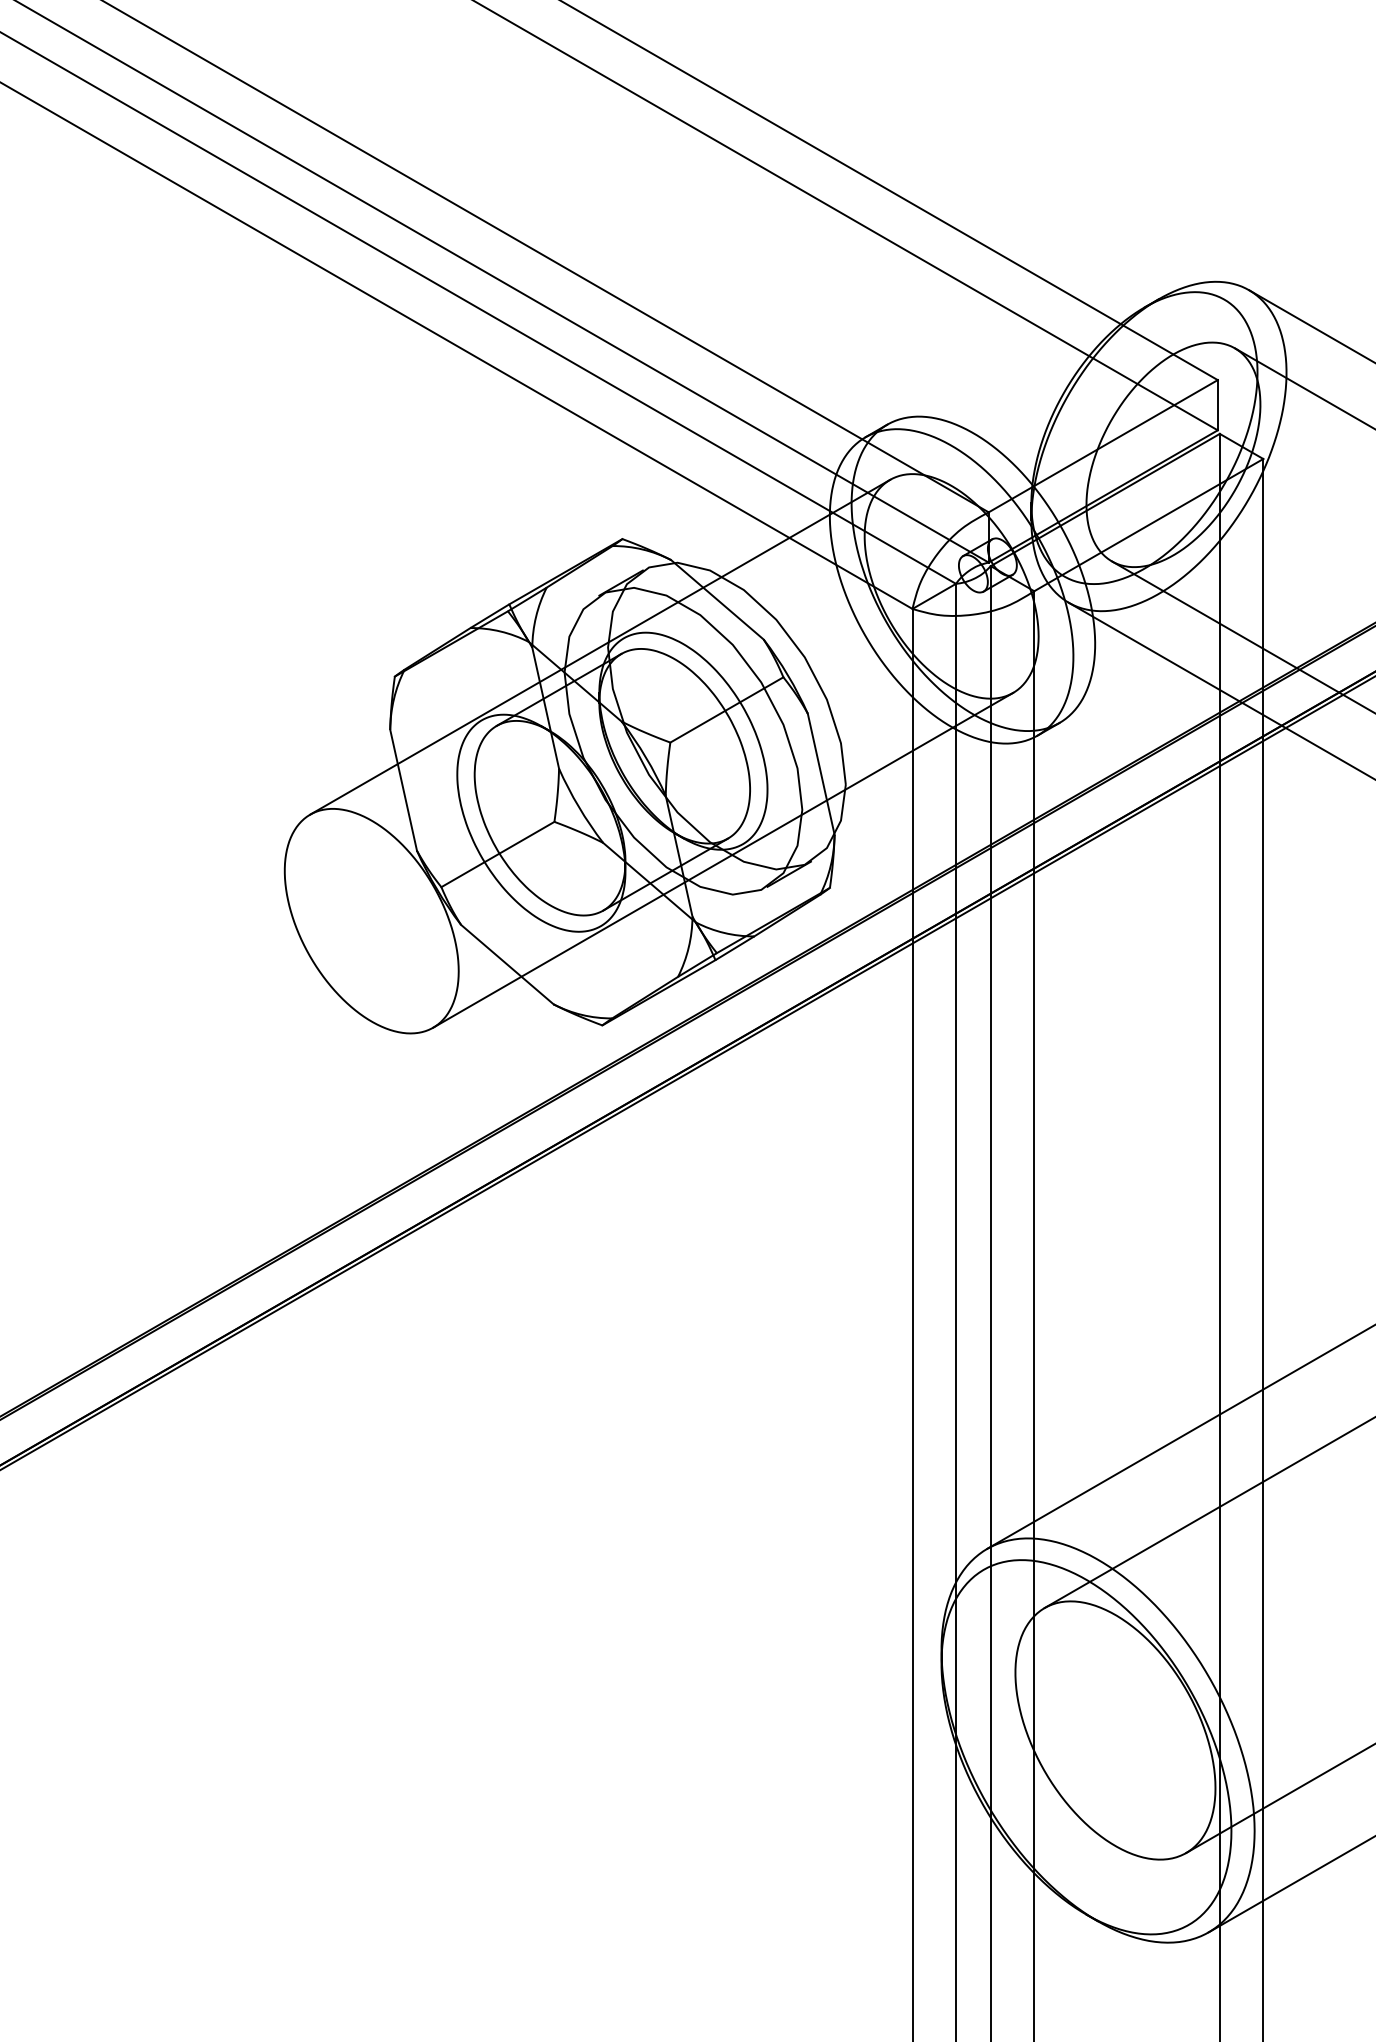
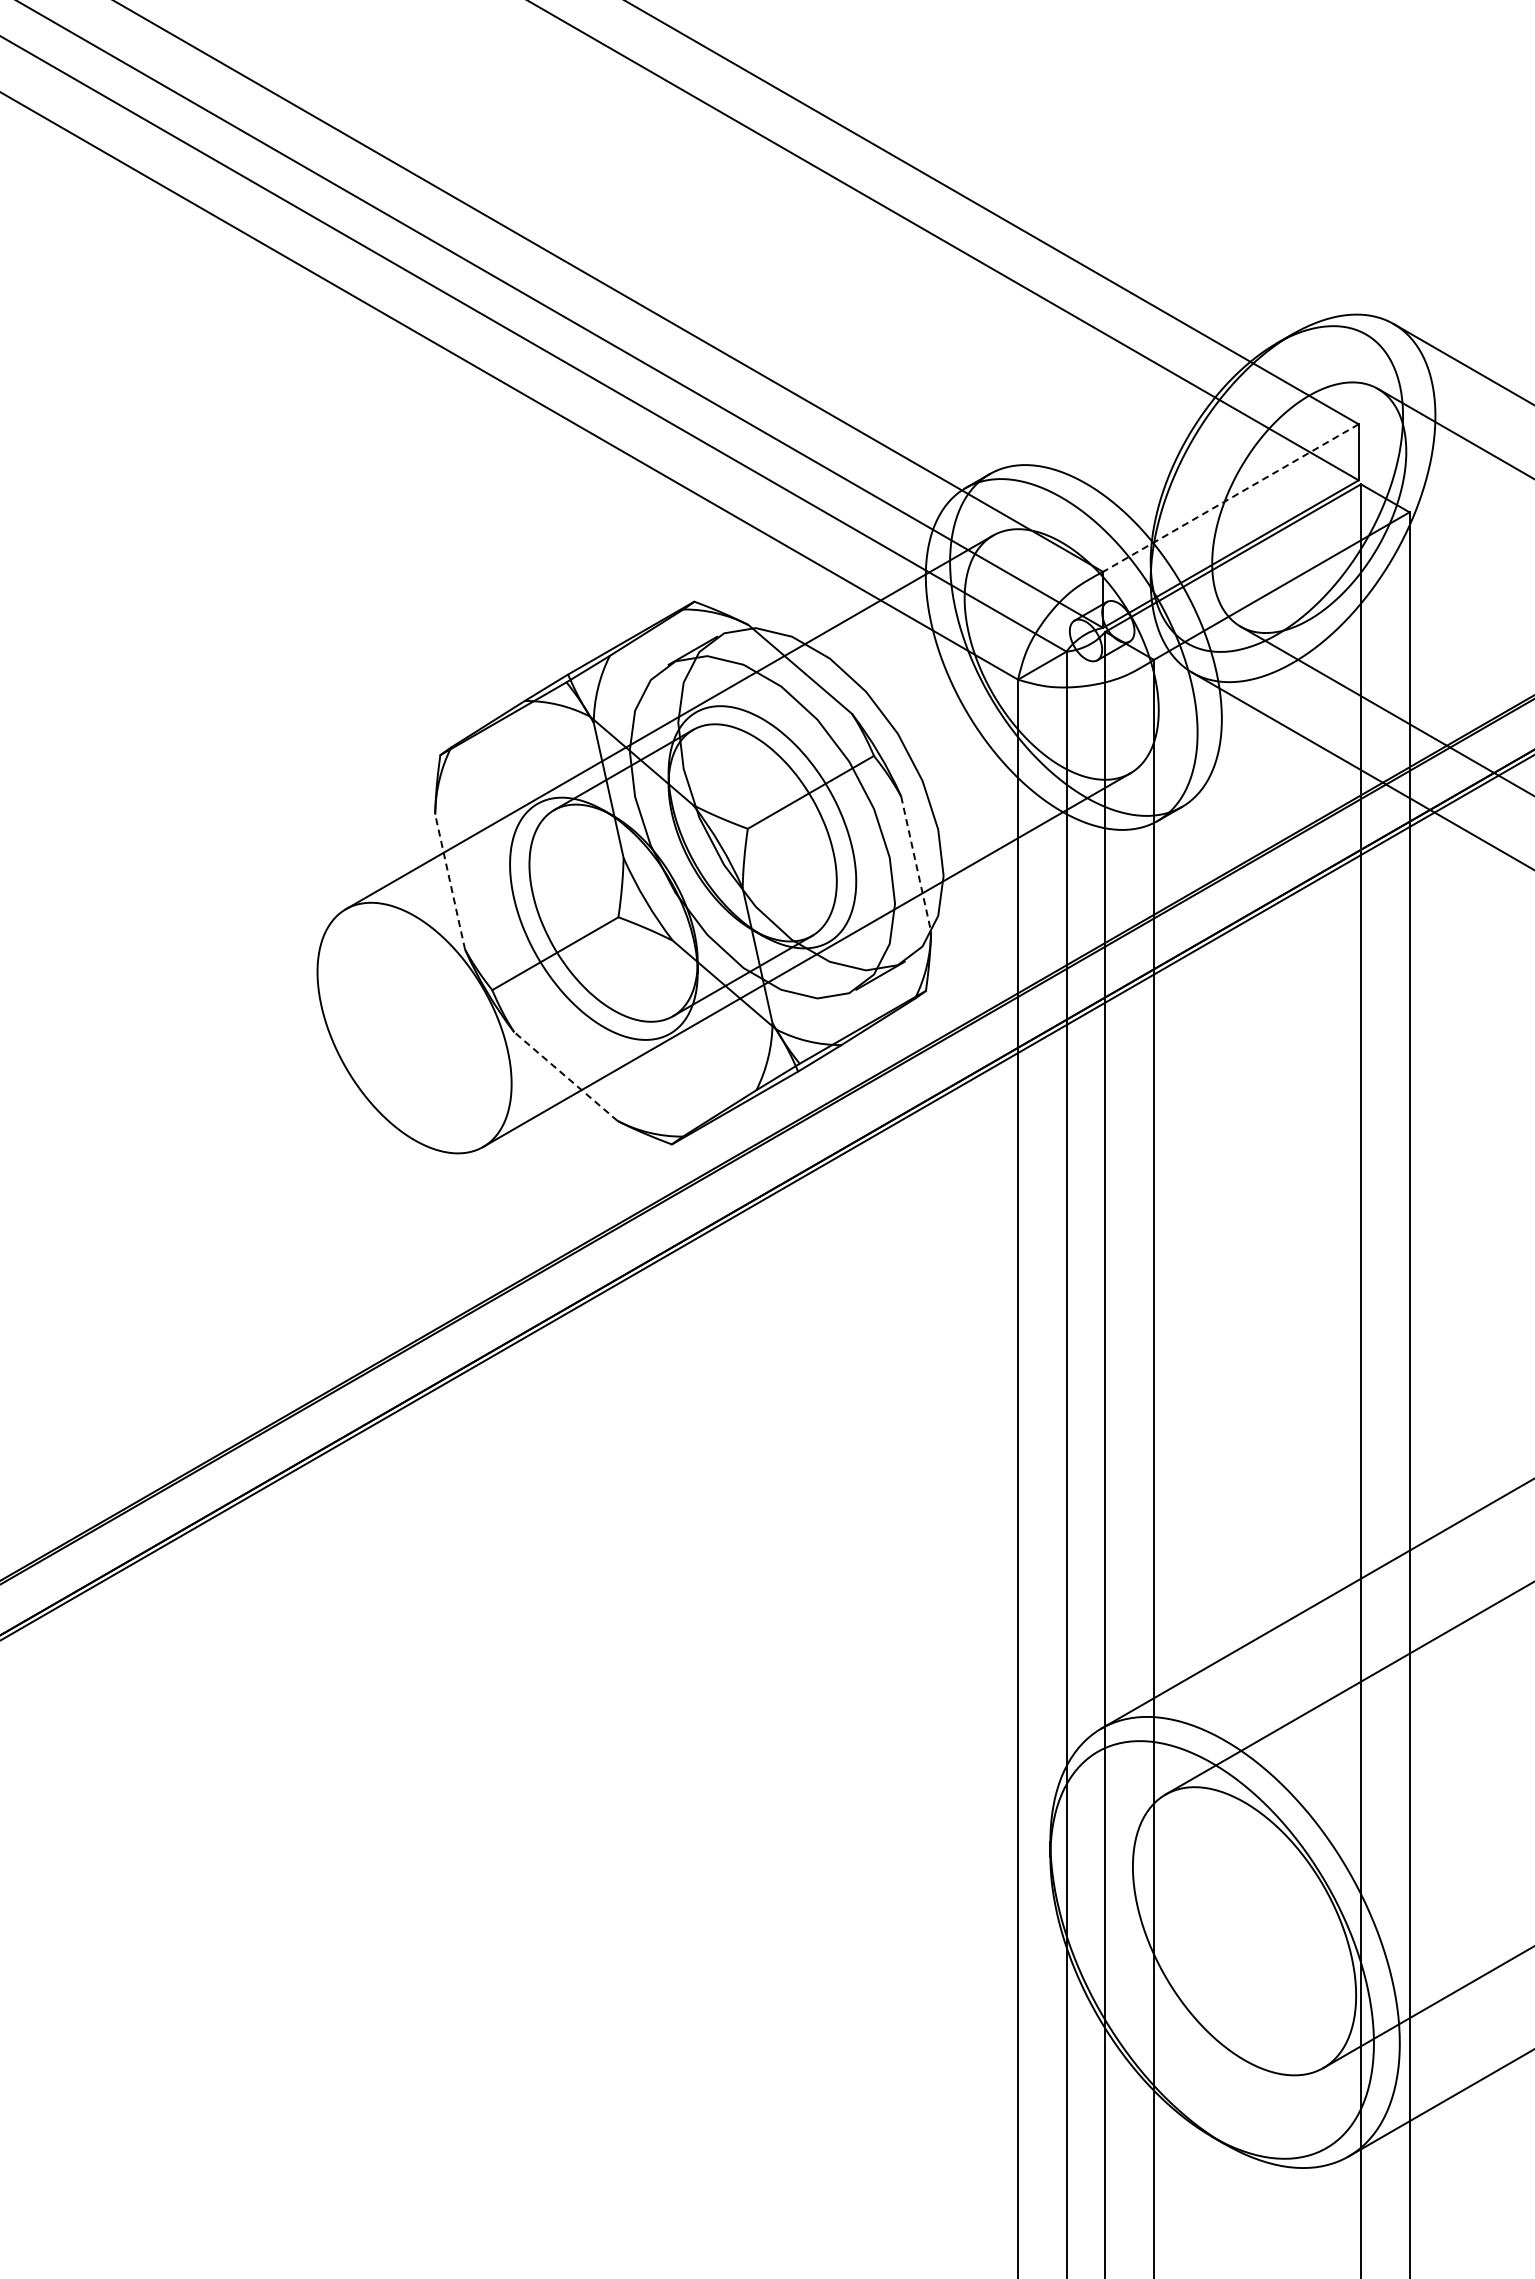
line: (1102, 446) -> (1230, 498), solid -> dashed
line: (821, 774) -> (916, 864), solid -> dashed
line: (403, 789) -> (450, 881), solid -> dashed
line: (506, 964) -> (565, 1076), solid -> dashed

